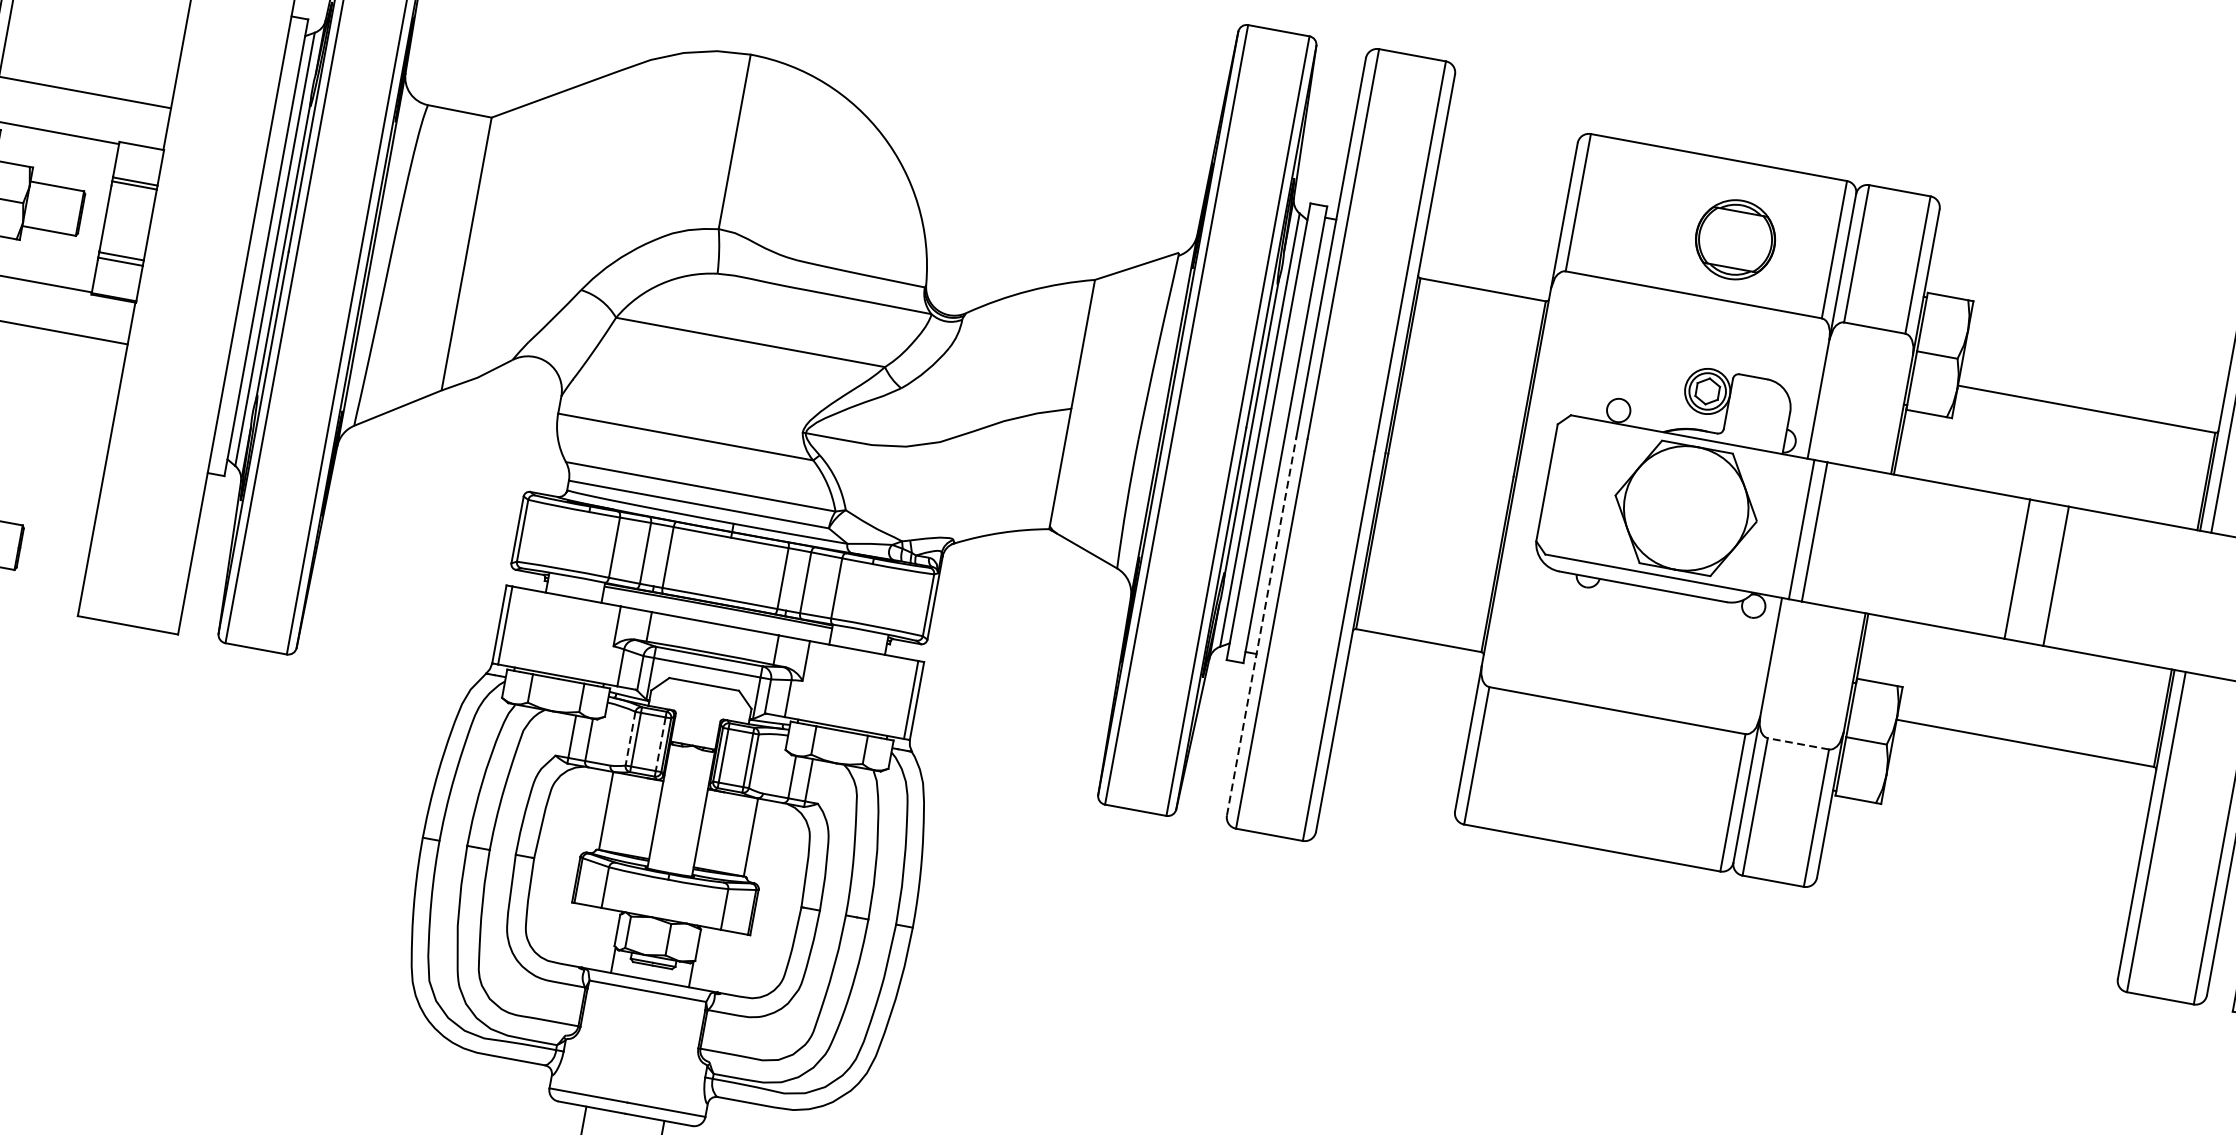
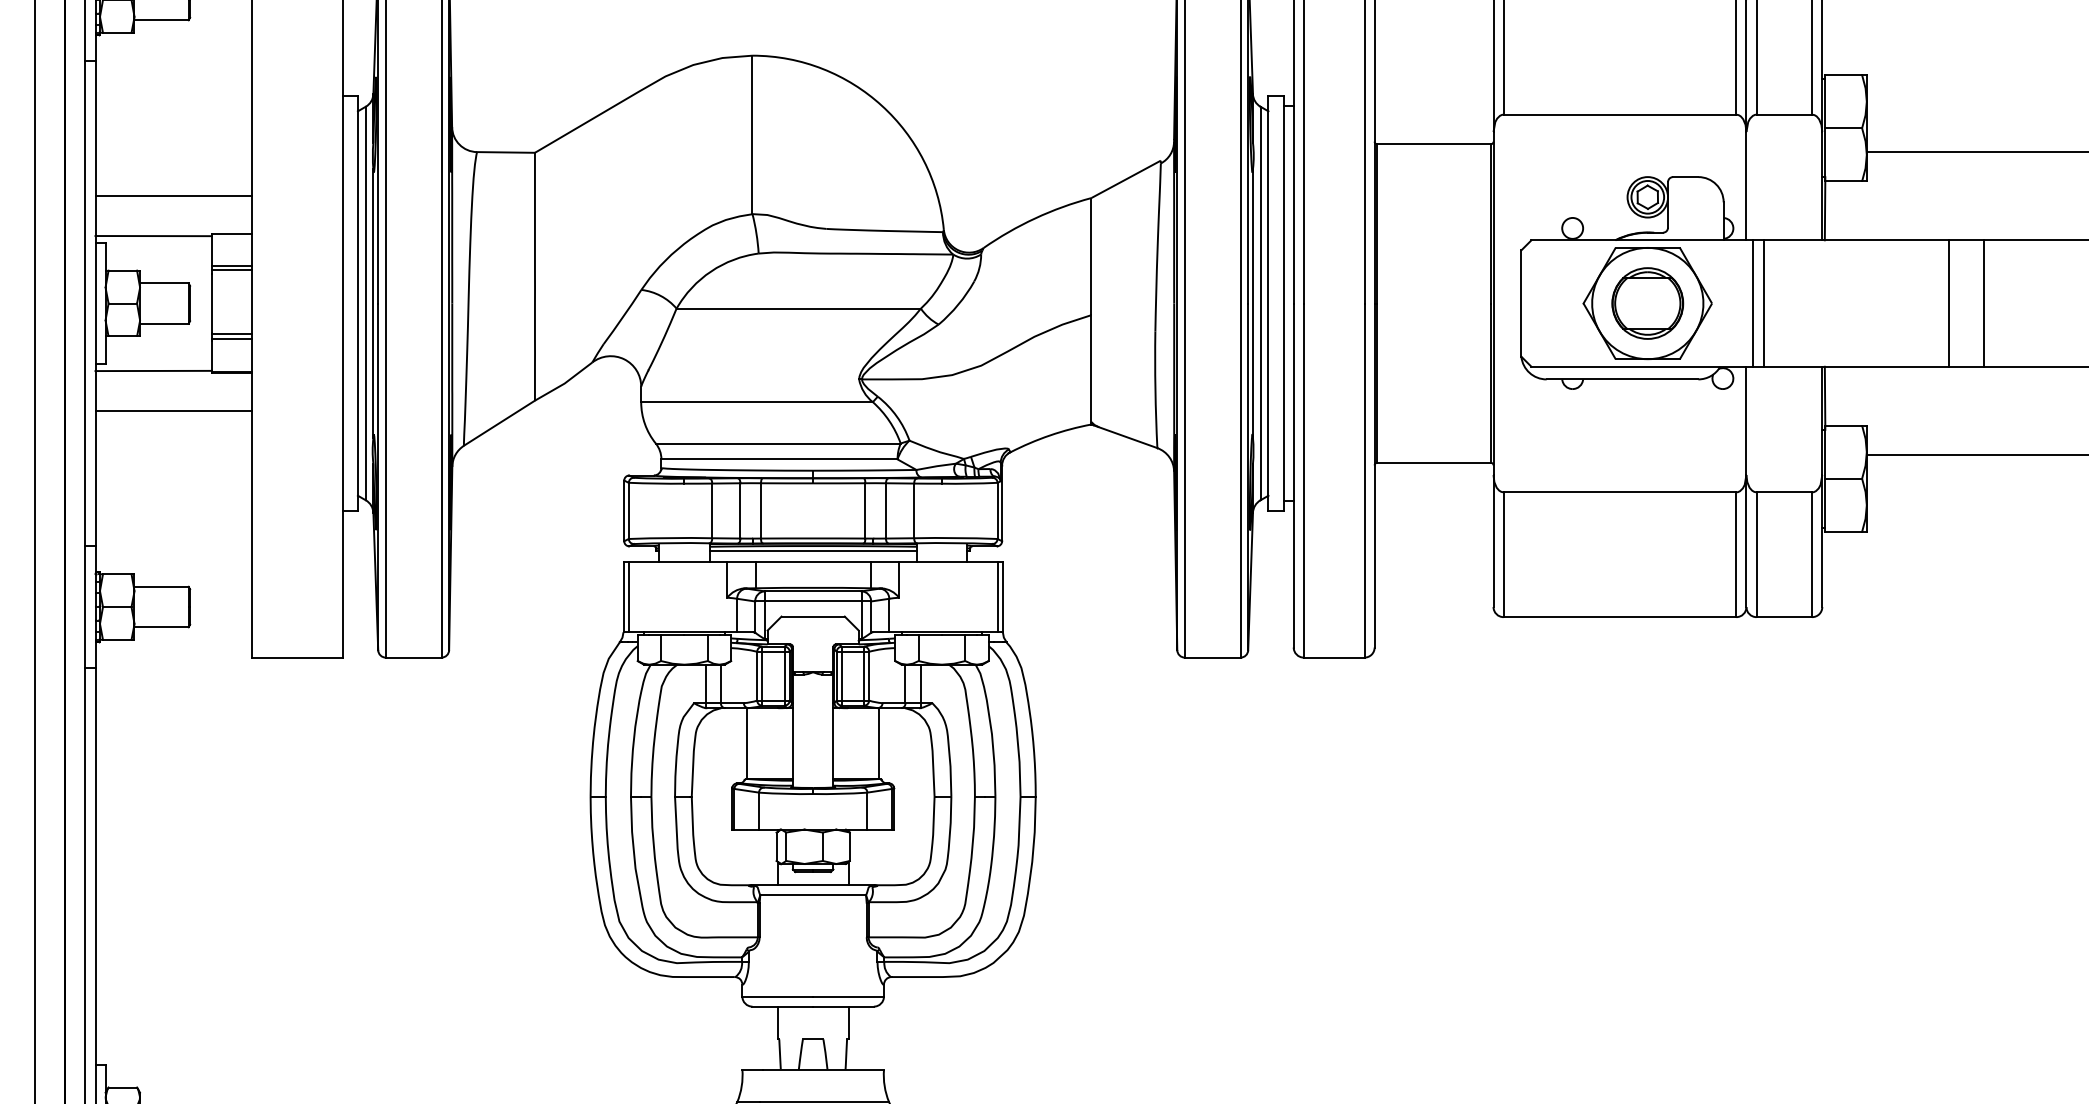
part: (1735, 239) -> (1647, 303), moved
line: (716, 612) -> (812, 551), added
line: (1261, 626) -> (1293, 475), dashed -> solid
line: (630, 739) -> (757, 676), dashed -> solid
line: (660, 744) -> (784, 676), dashed -> solid
line: (1798, 744) -> (1784, 492), dashed -> solid

